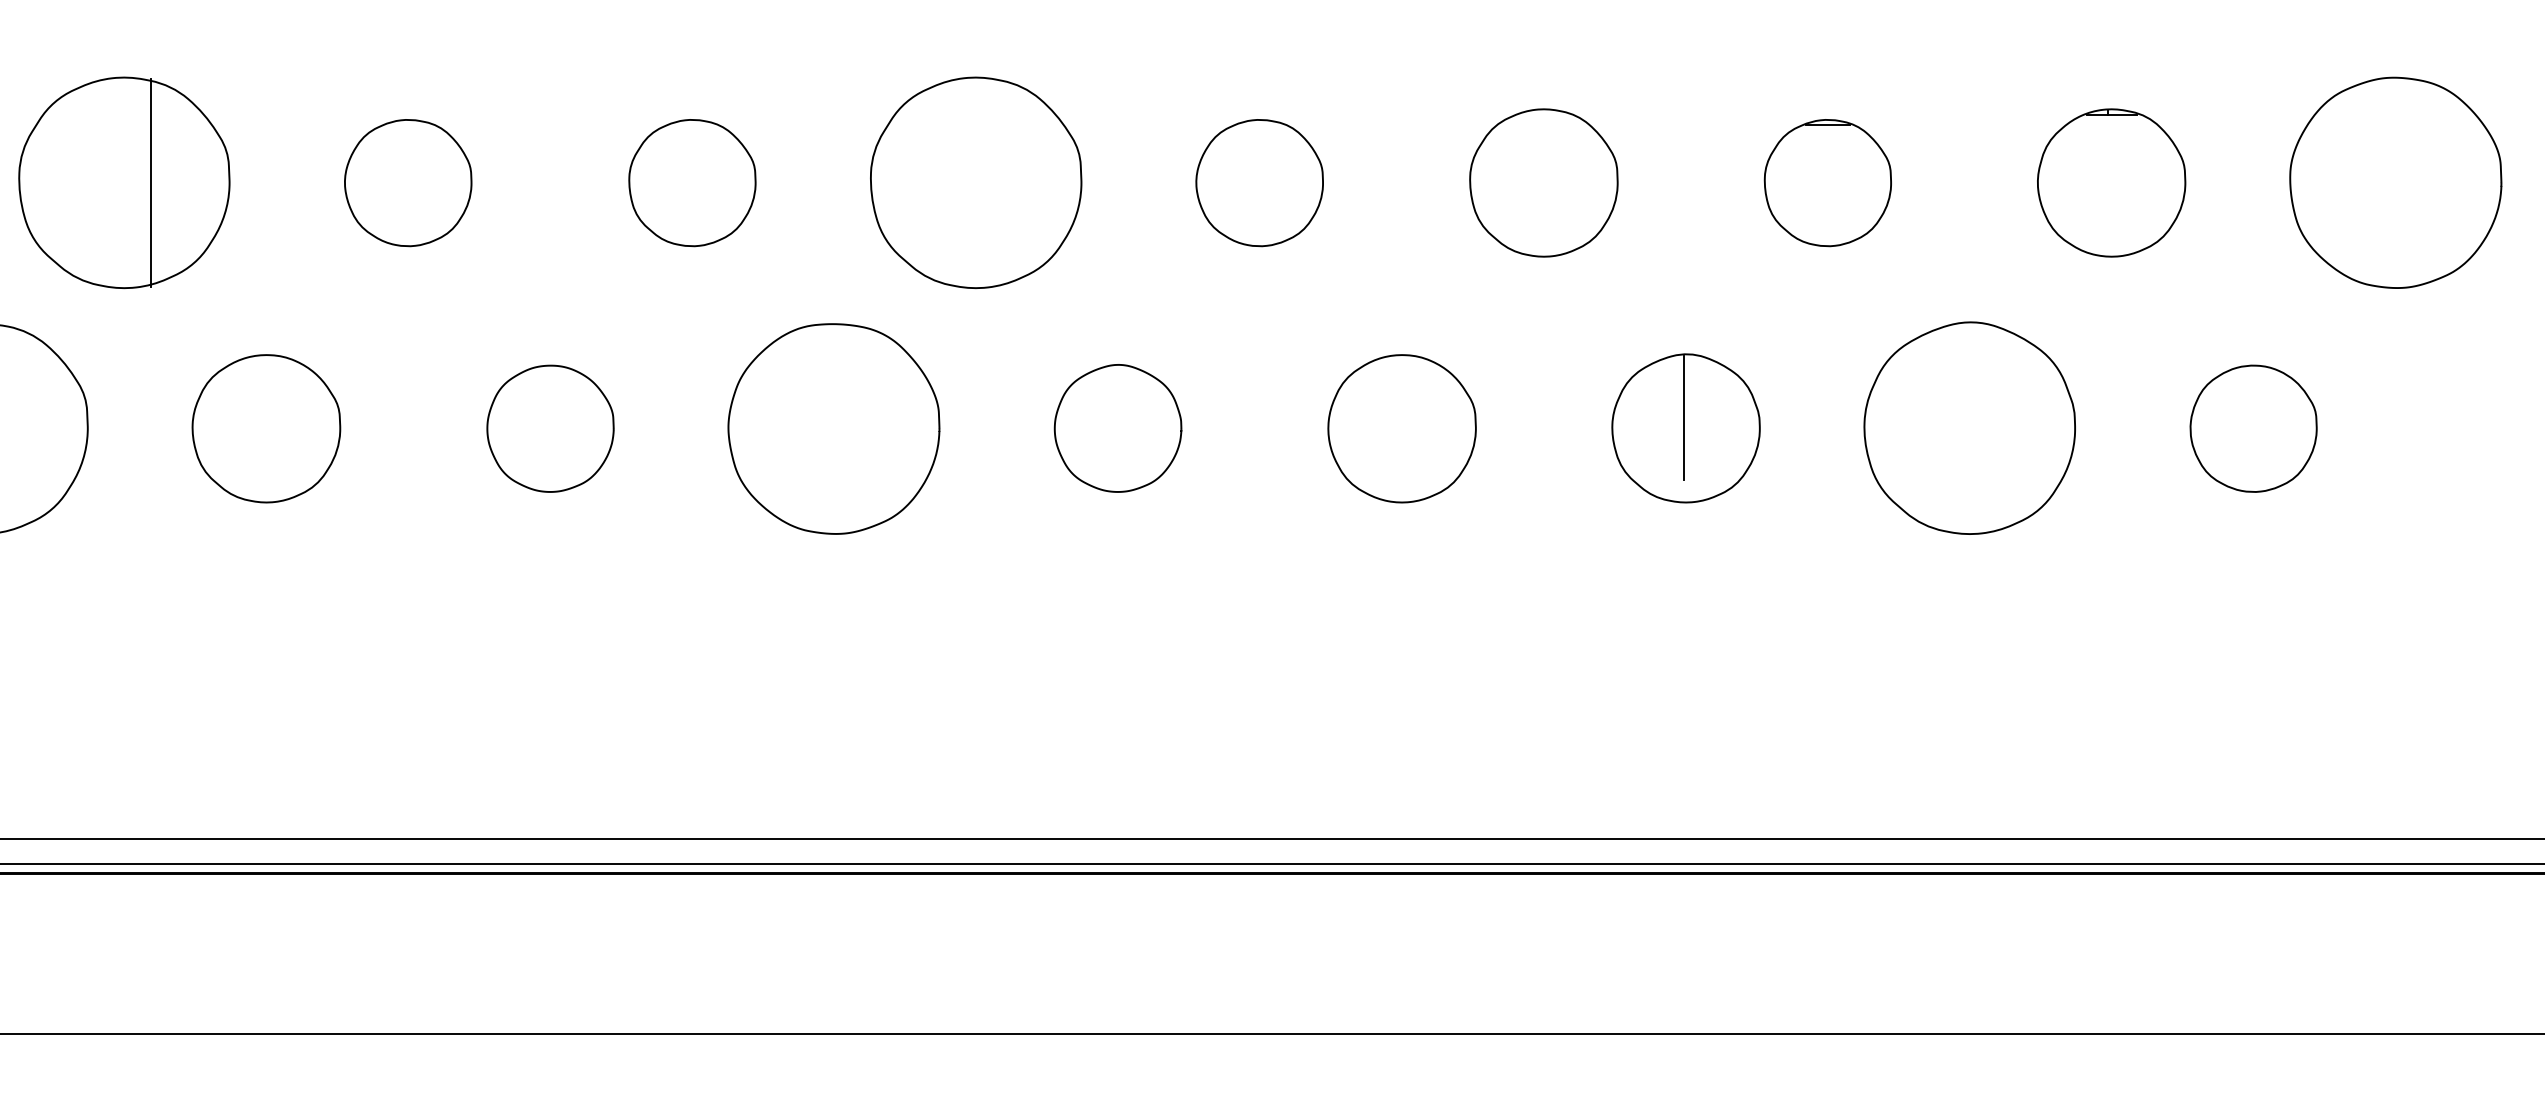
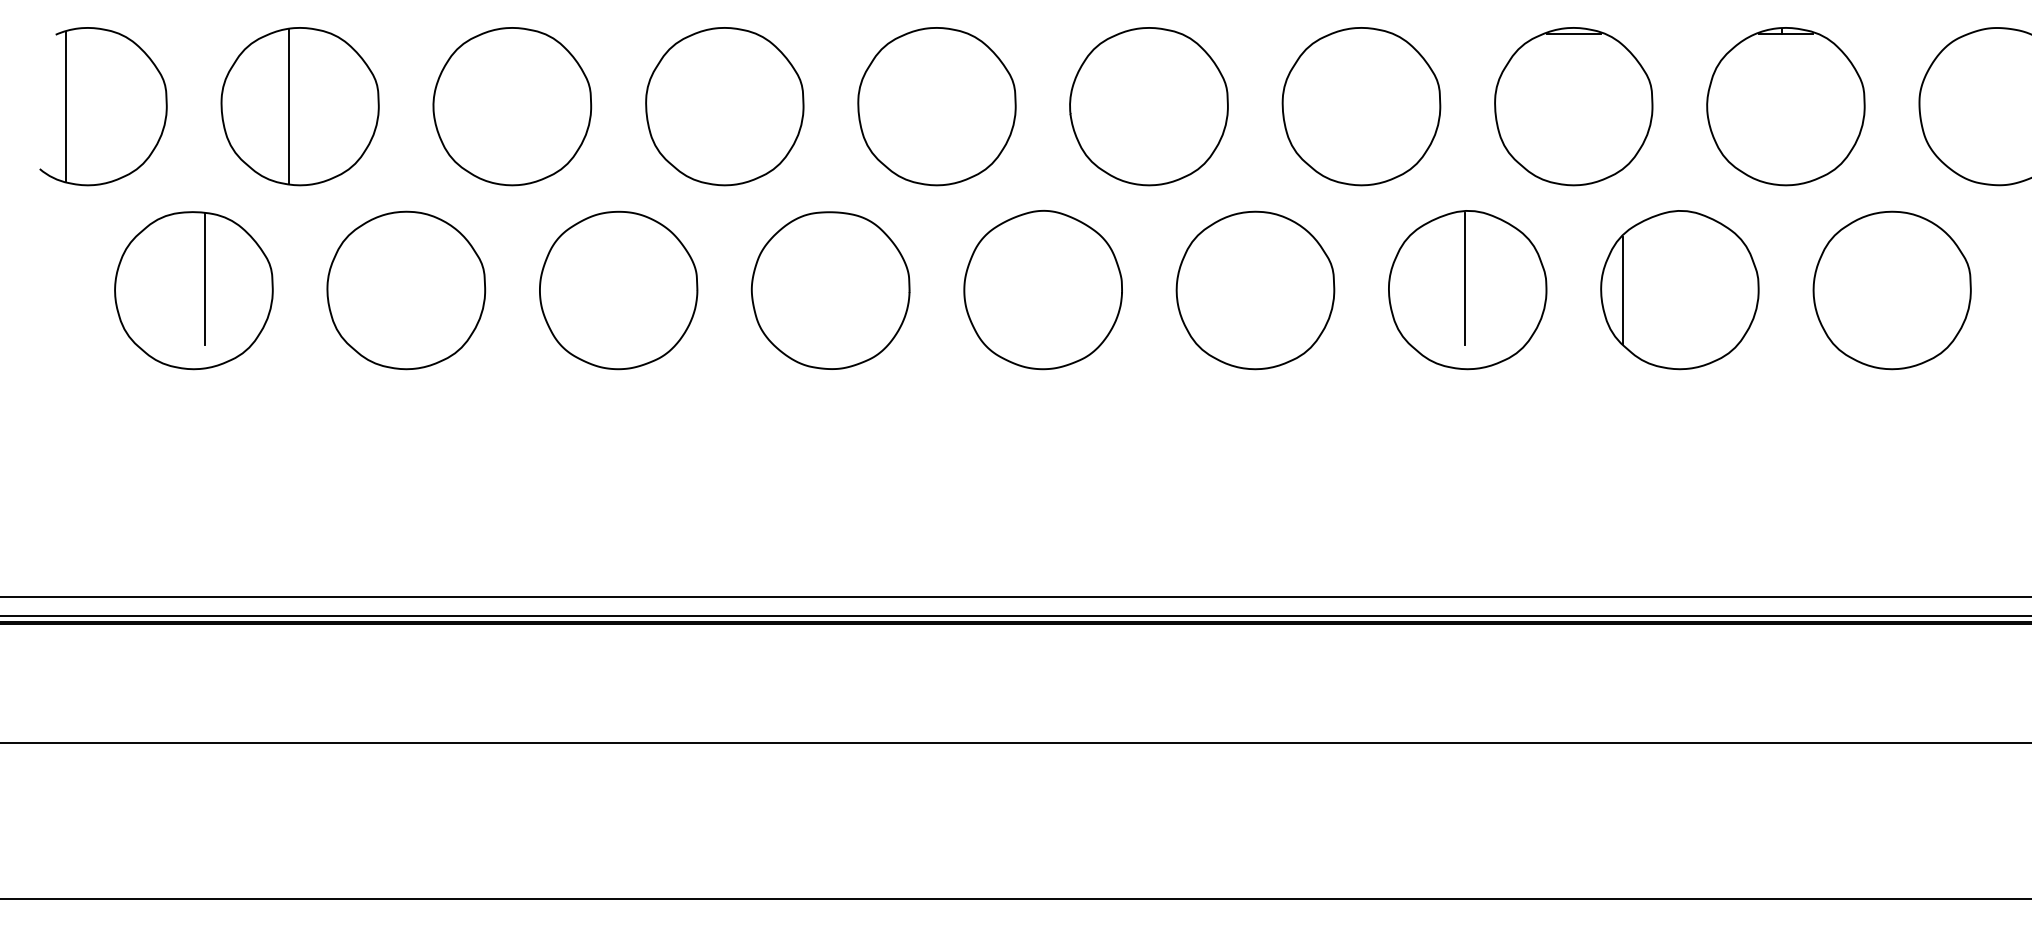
line: (151, 182) -> (289, 106), moved
part: (408, 182) -> (512, 106), size x1.67
part: (691, 182) -> (724, 106), size x1.67
part: (1259, 182) -> (1148, 106), size x1.67
part: (1543, 182) -> (1361, 106), size x1.43
part: (1827, 182) -> (1573, 106), size x1.67
part: (2111, 182) -> (1785, 106), size x1.43
part: (266, 428) -> (406, 290), size x1.43
part: (550, 428) -> (618, 290), size x1.67
part: (1117, 428) -> (1042, 290), size x1.67
part: (1402, 428) -> (1255, 290), size x1.43
part: (1685, 428) -> (1467, 290), size x1.43
line: (1893, 428) -> (1622, 290), added
part: (2252, 428) -> (1891, 290), size x1.67

